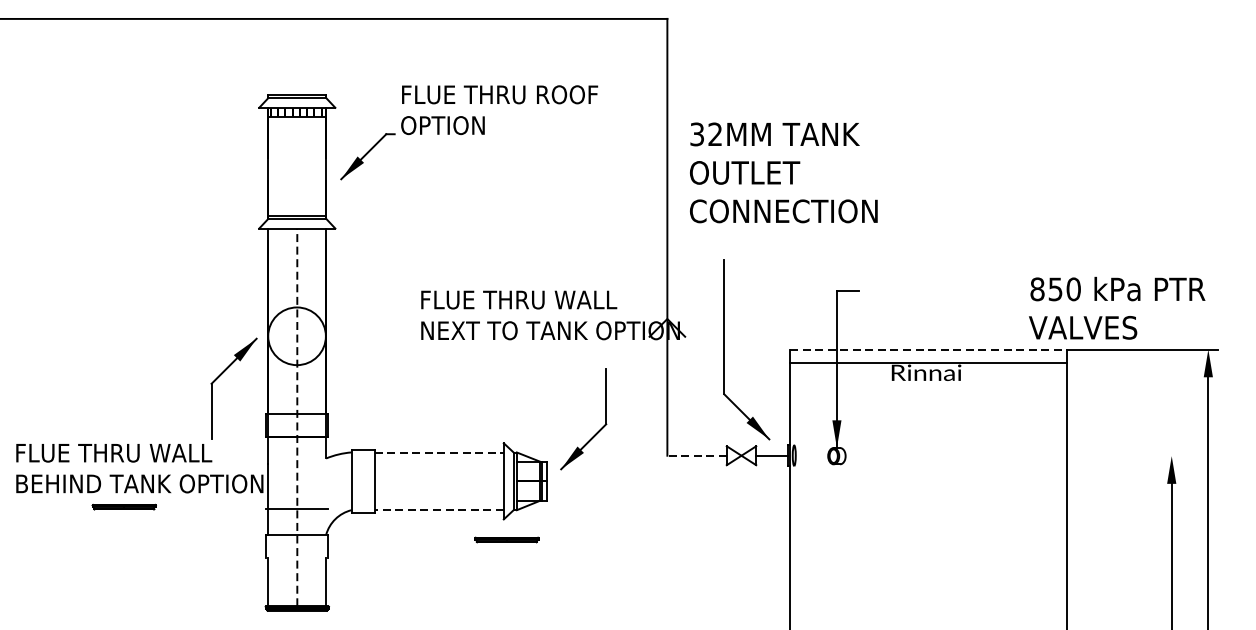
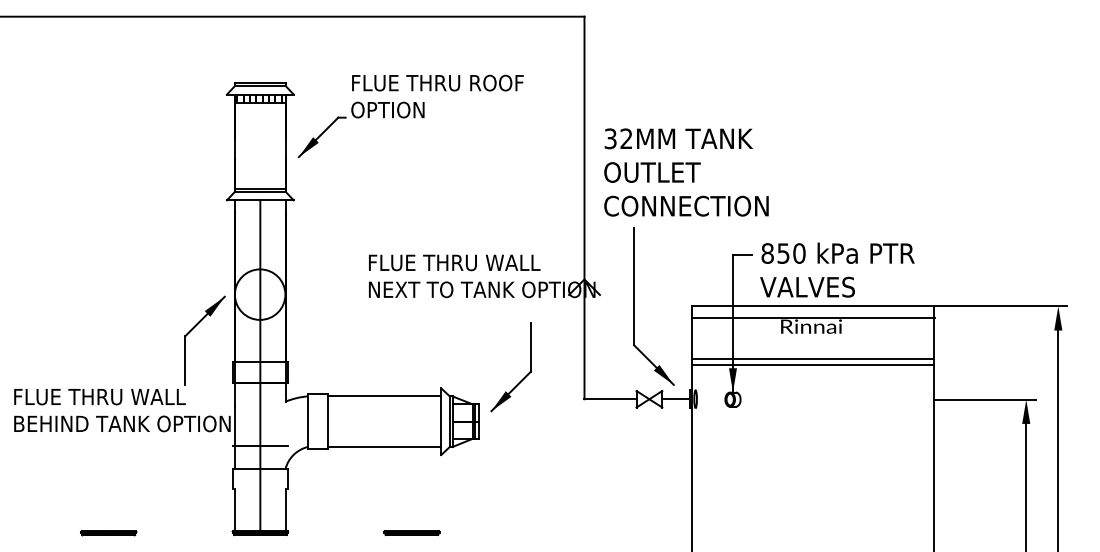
text: (783, 172) -> (686, 172), moved
text: (1117, 307) -> (837, 269), moved
line: (928, 349) -> (813, 306), dashed -> solid
line: (927, 409) -> (812, 358), added
line: (927, 416) -> (812, 364), added
line: (297, 417) -> (260, 365), dashed -> solid
line: (439, 452) -> (384, 396), dashed -> solid
line: (697, 455) -> (610, 399), dashed -> solid
line: (1124, 455) -> (984, 399), added
part: (123, 507) -> (108, 533), moved
line: (439, 509) -> (384, 446), dashed -> solid
part: (506, 539) -> (411, 532), moved

